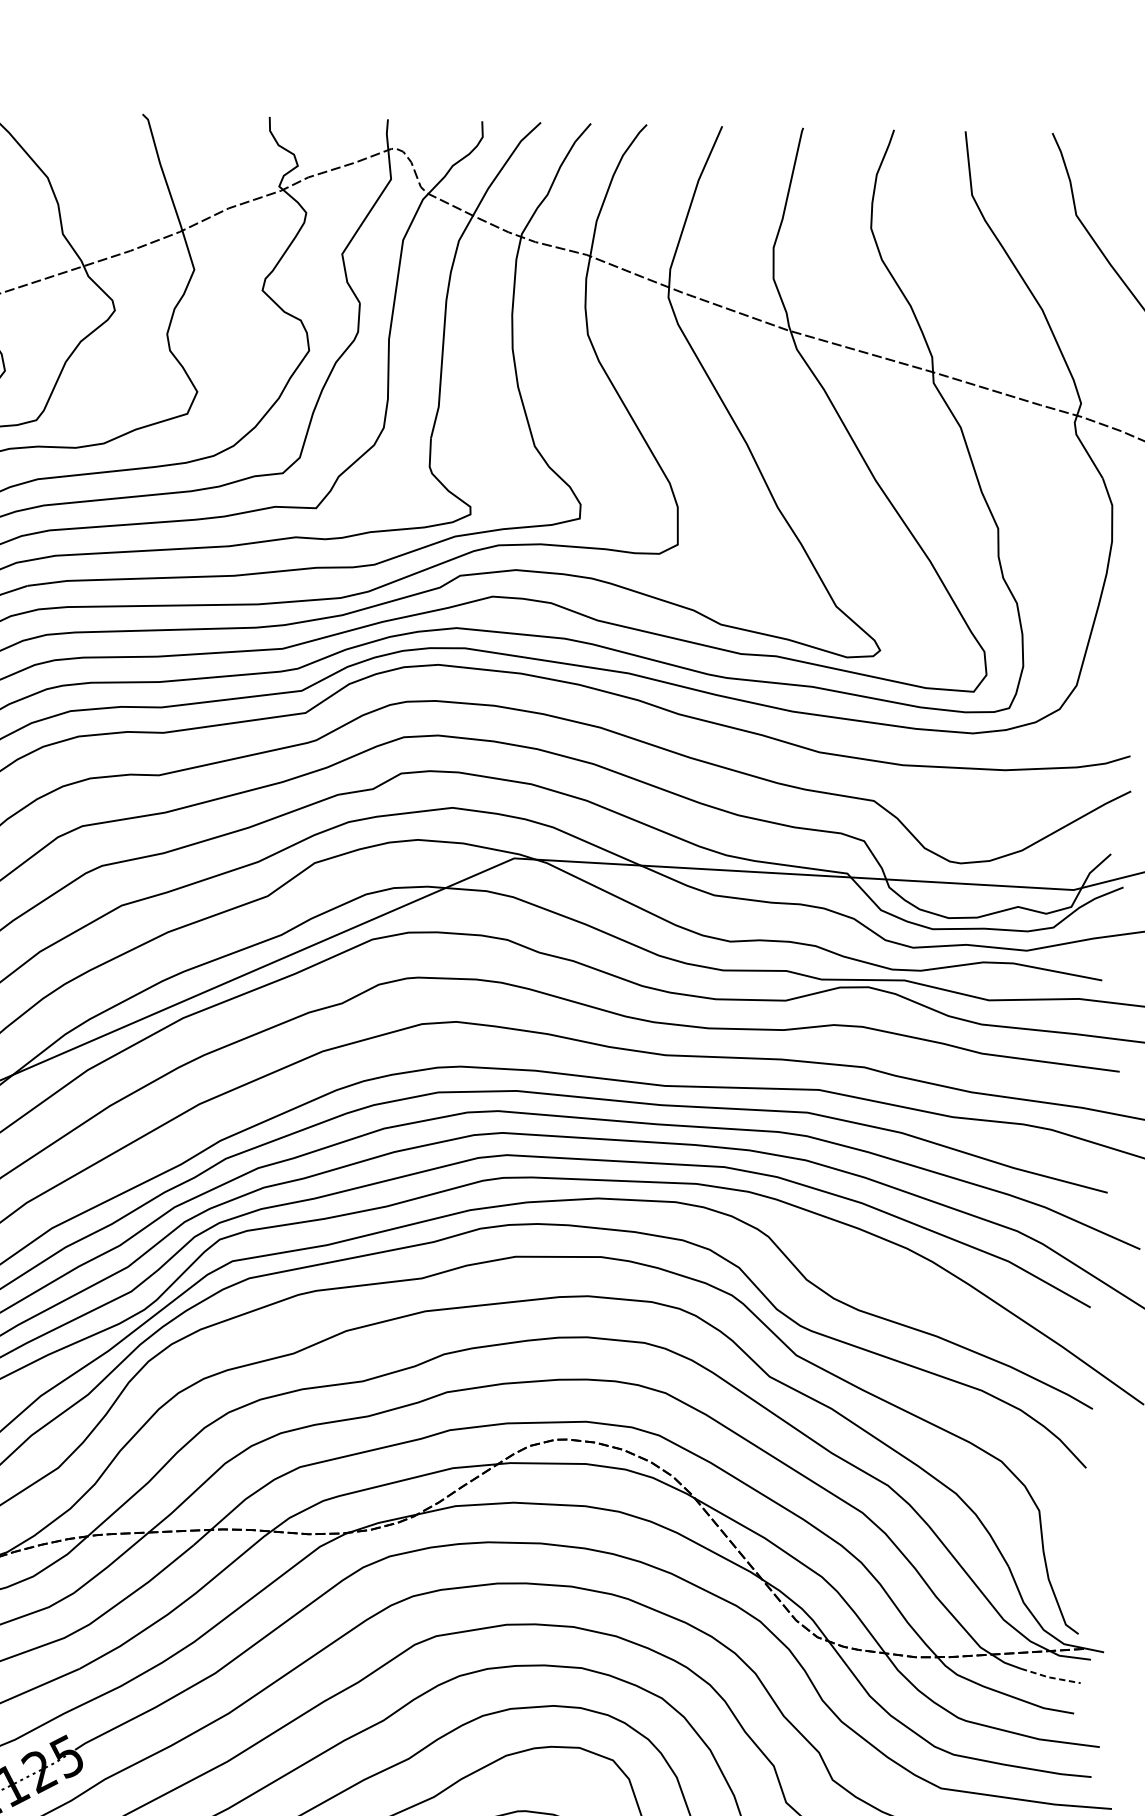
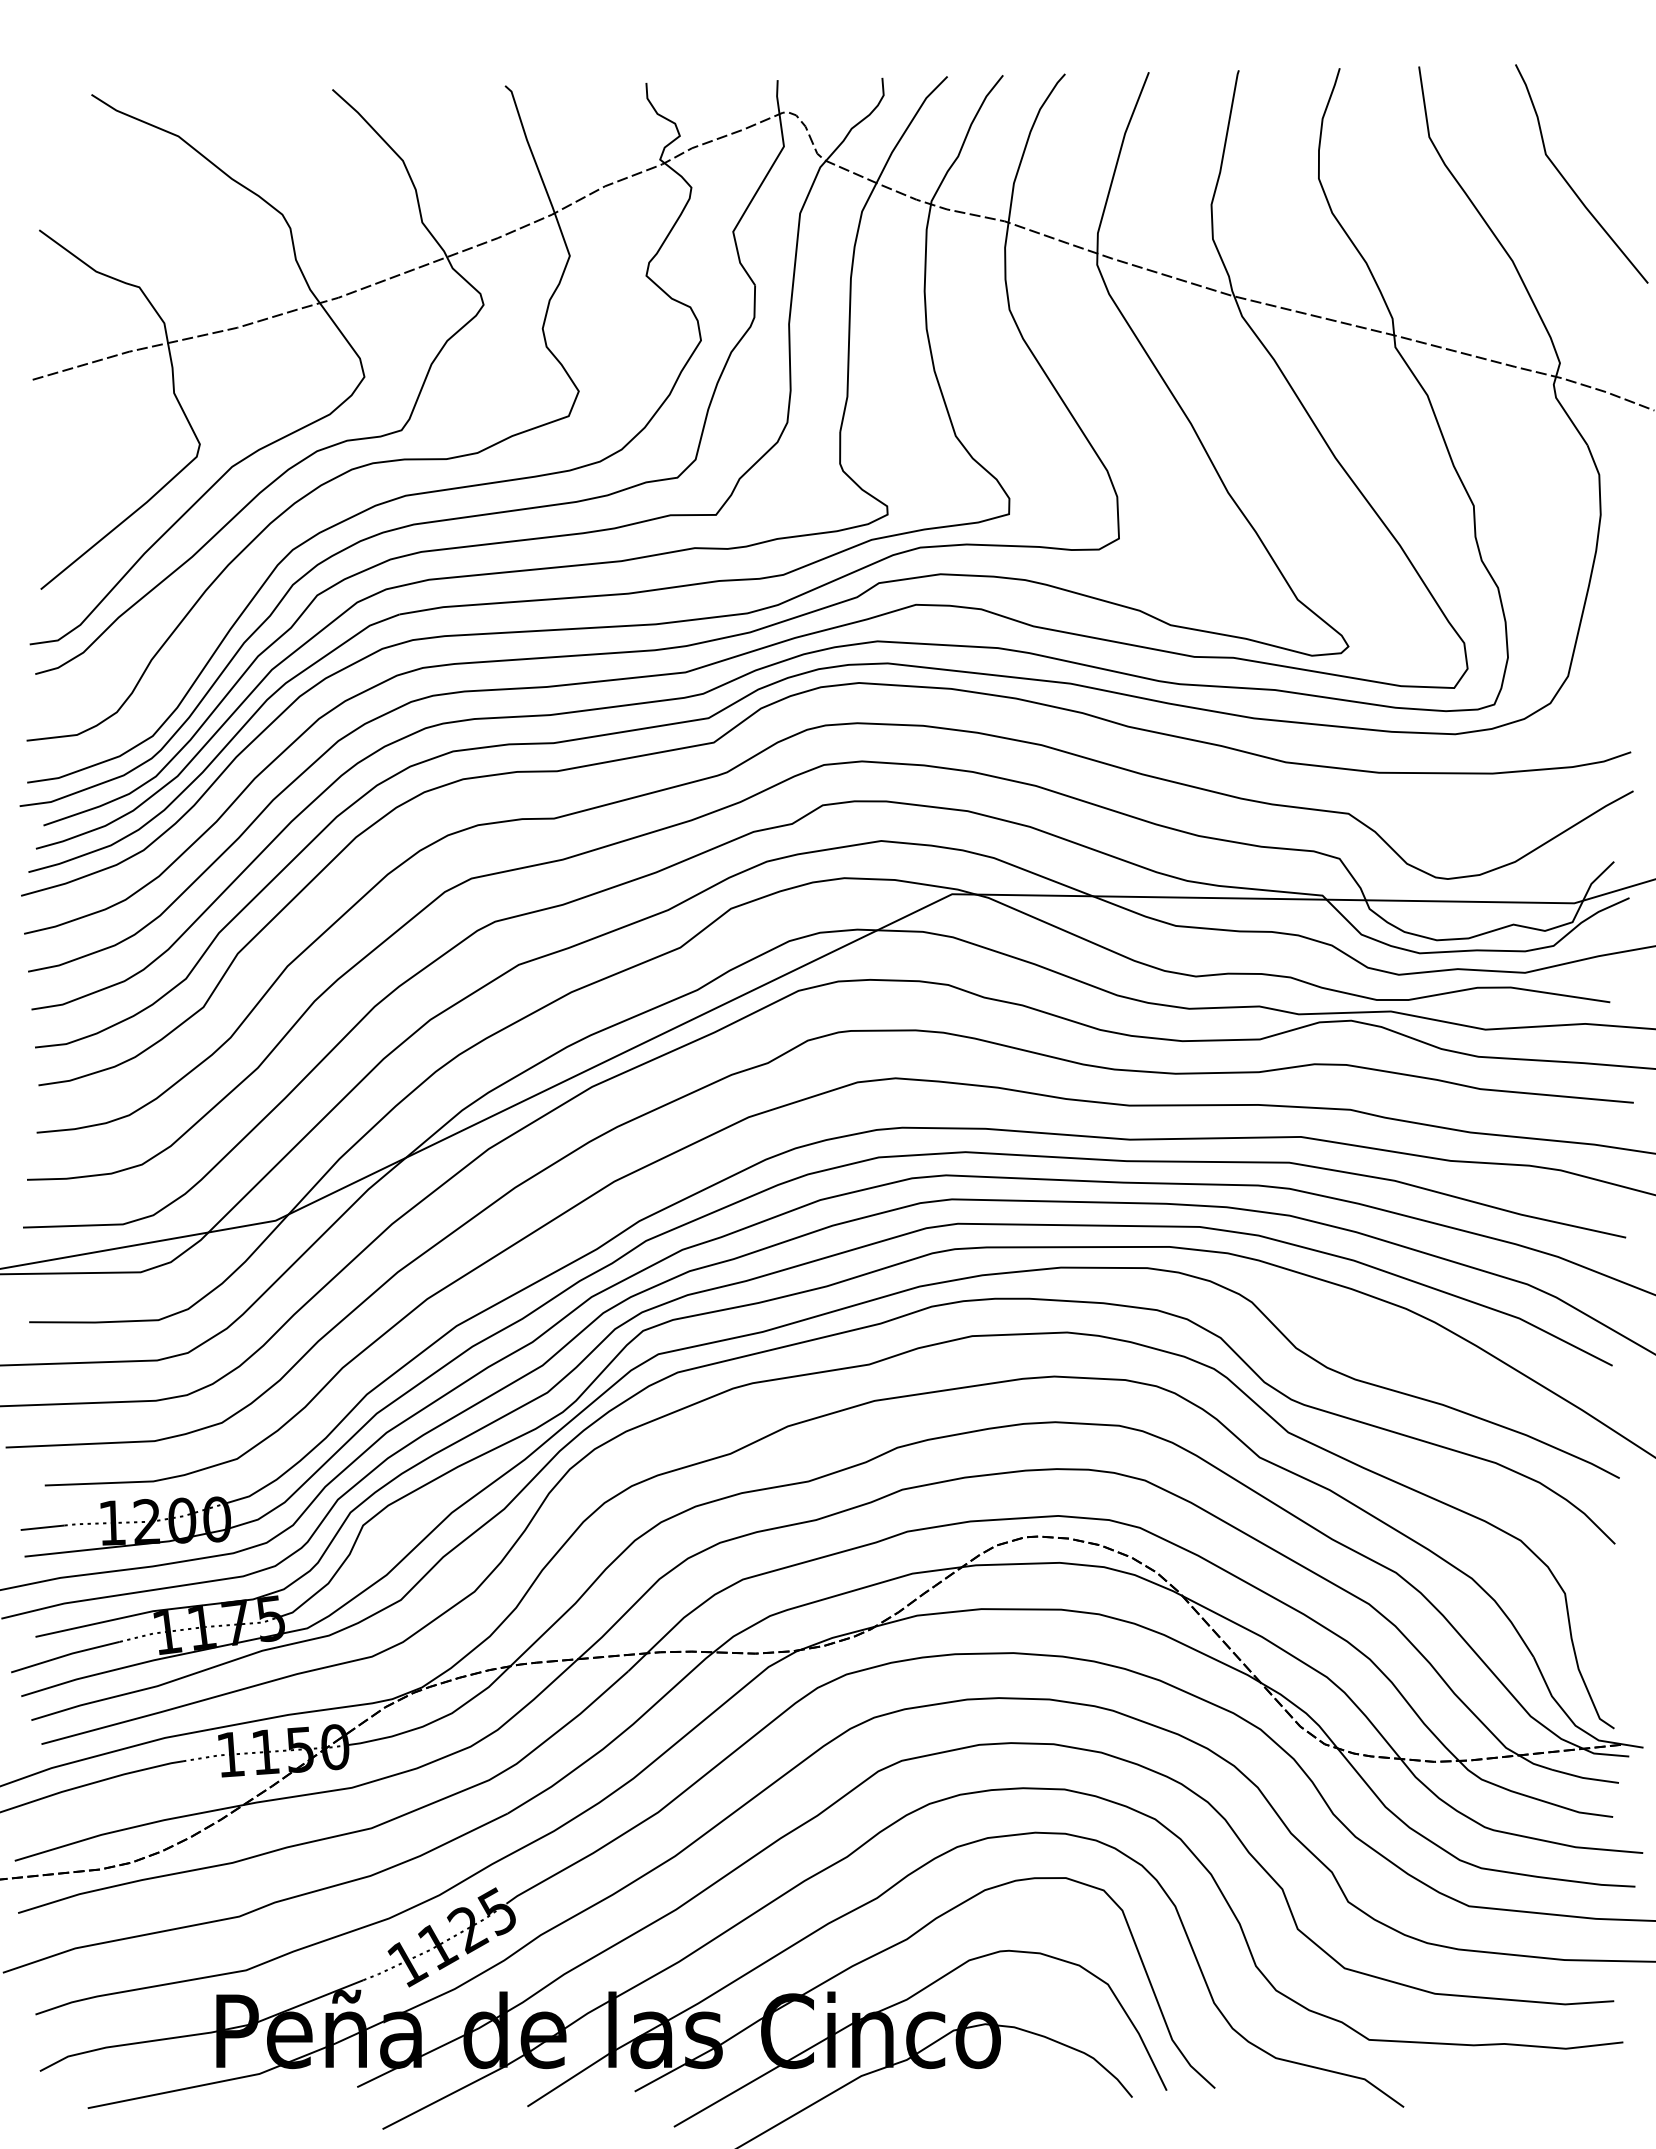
line: (1049, 1677) -> (1584, 1778), dashed -> solid

